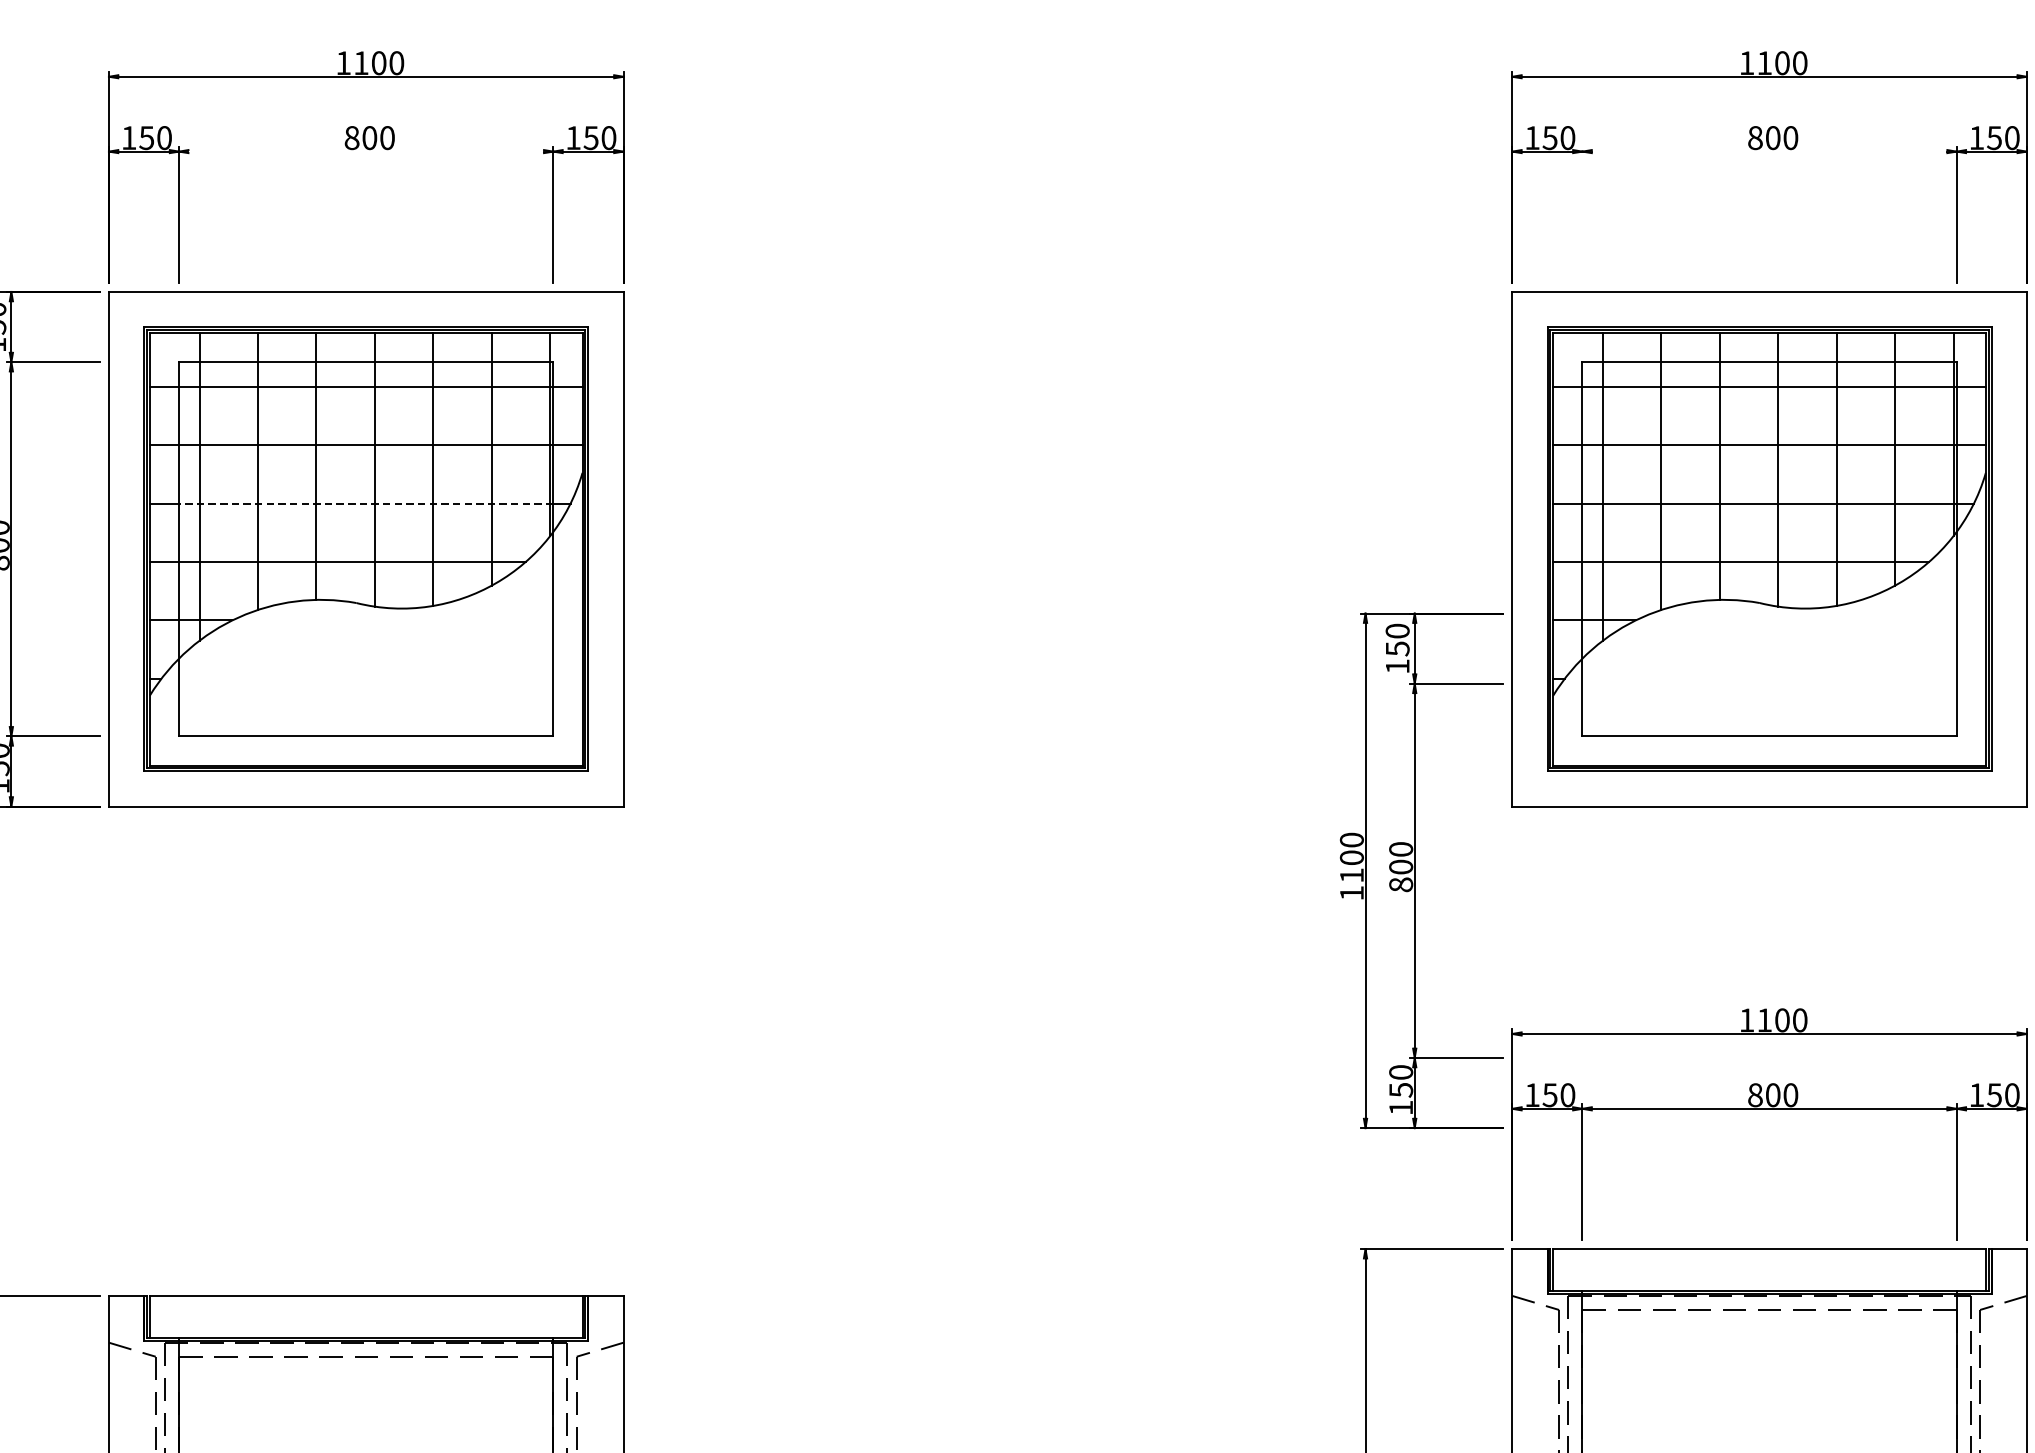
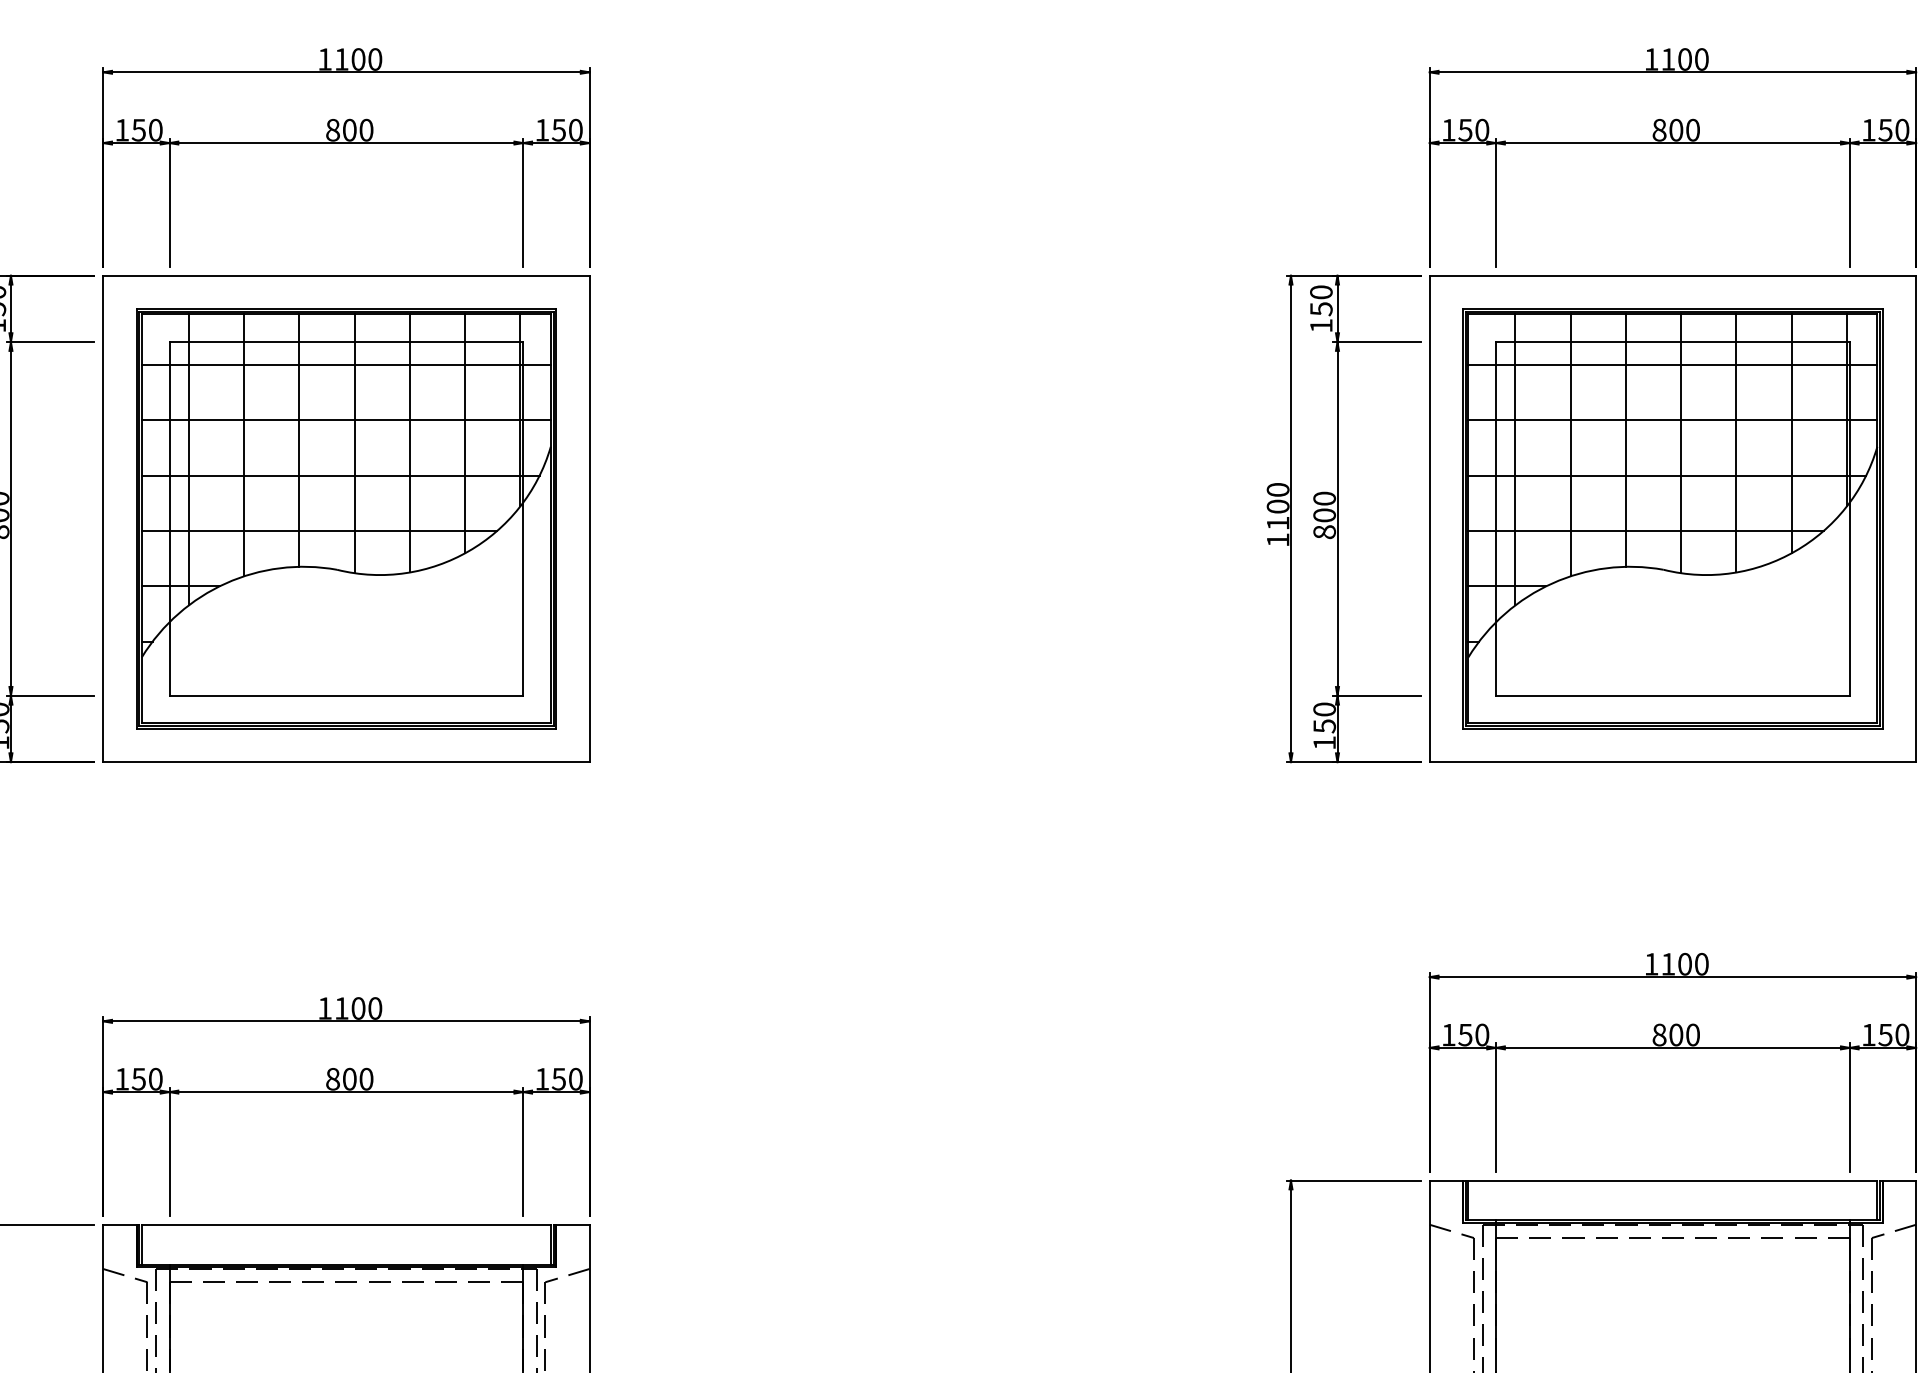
line: (366, 152) -> (346, 143), added
line: (1769, 152) -> (1672, 143), added
line: (1582, 214) -> (1496, 202), added
line: (366, 503) -> (346, 475), dashed -> solid
part: (1421, 870) -> (1343, 518), moved
part: (366, 1156) -> (346, 1092), added

